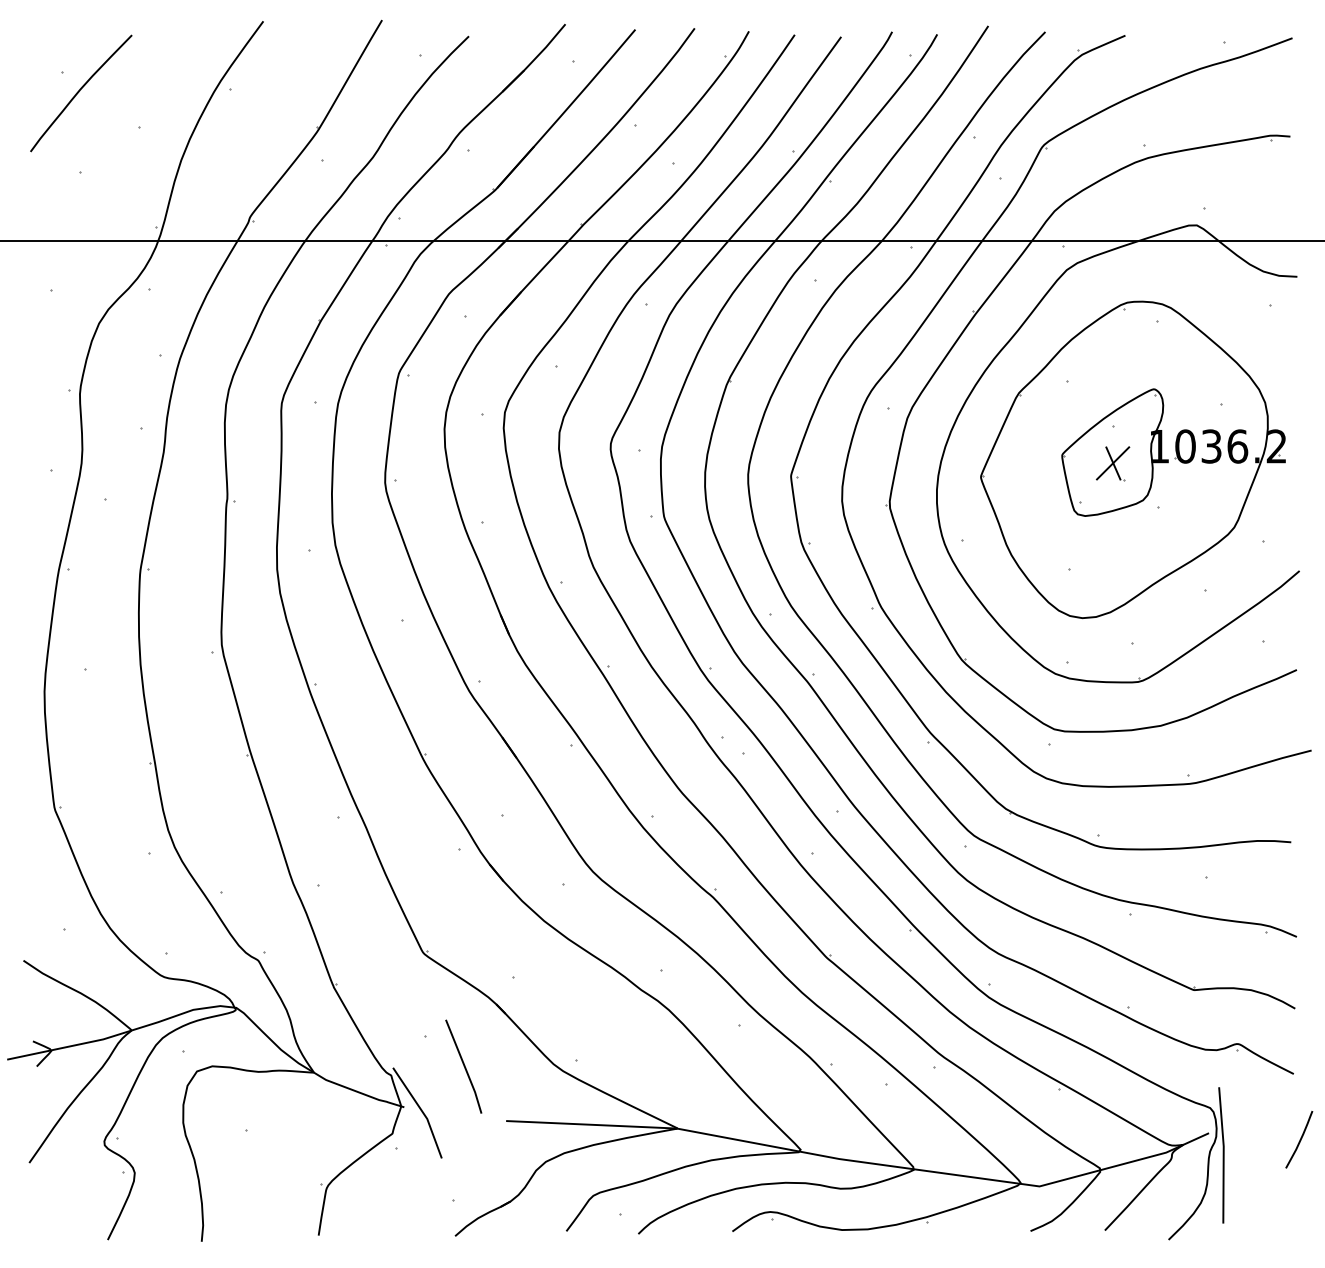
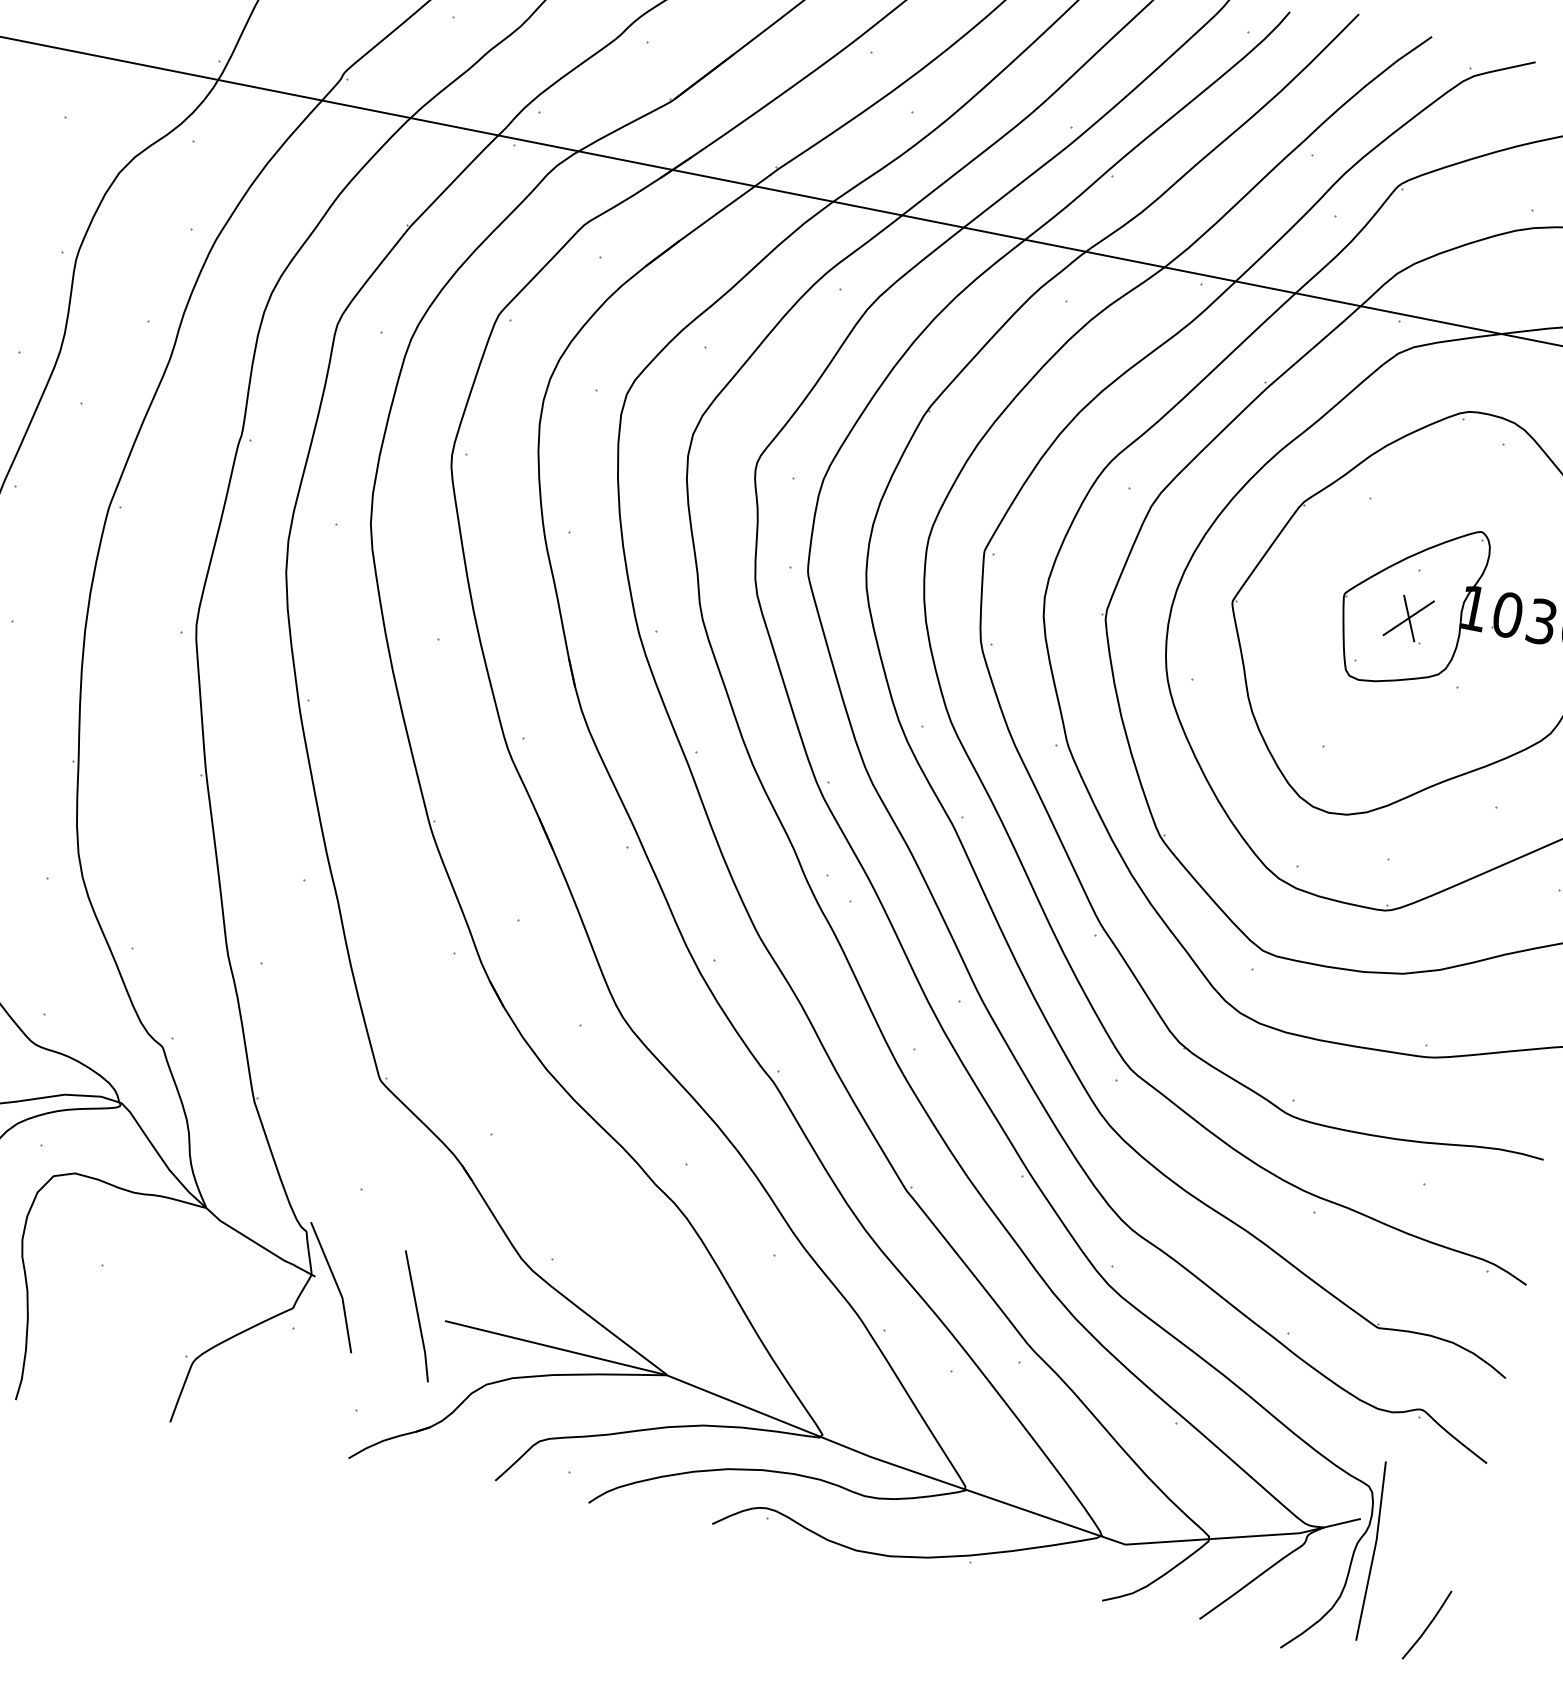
line: (463, 1066) -> (416, 1316), moved
curve: (1299, 1139) -> (1427, 1624), moved

